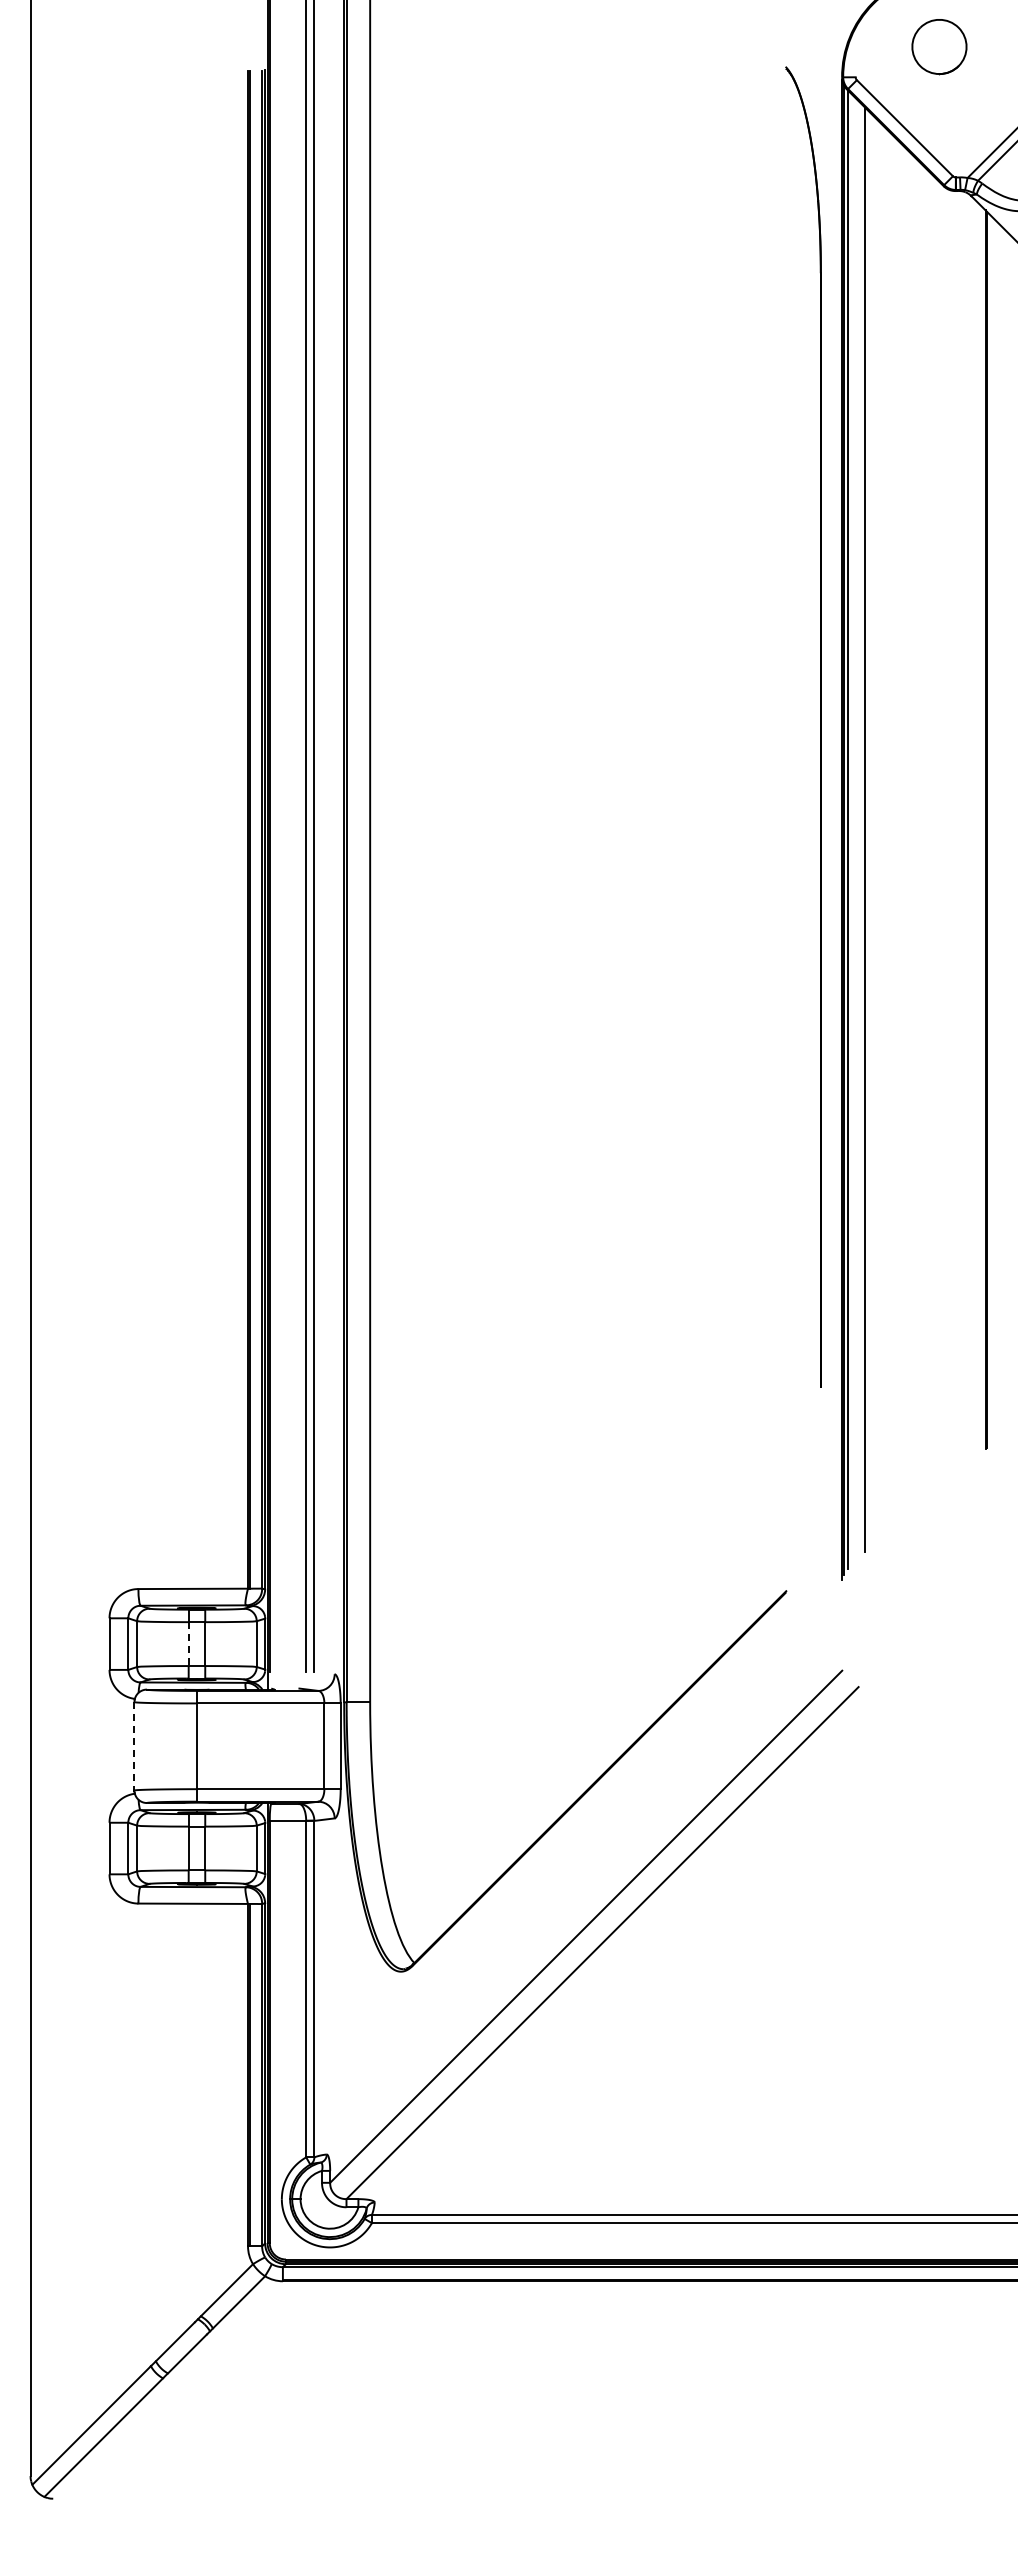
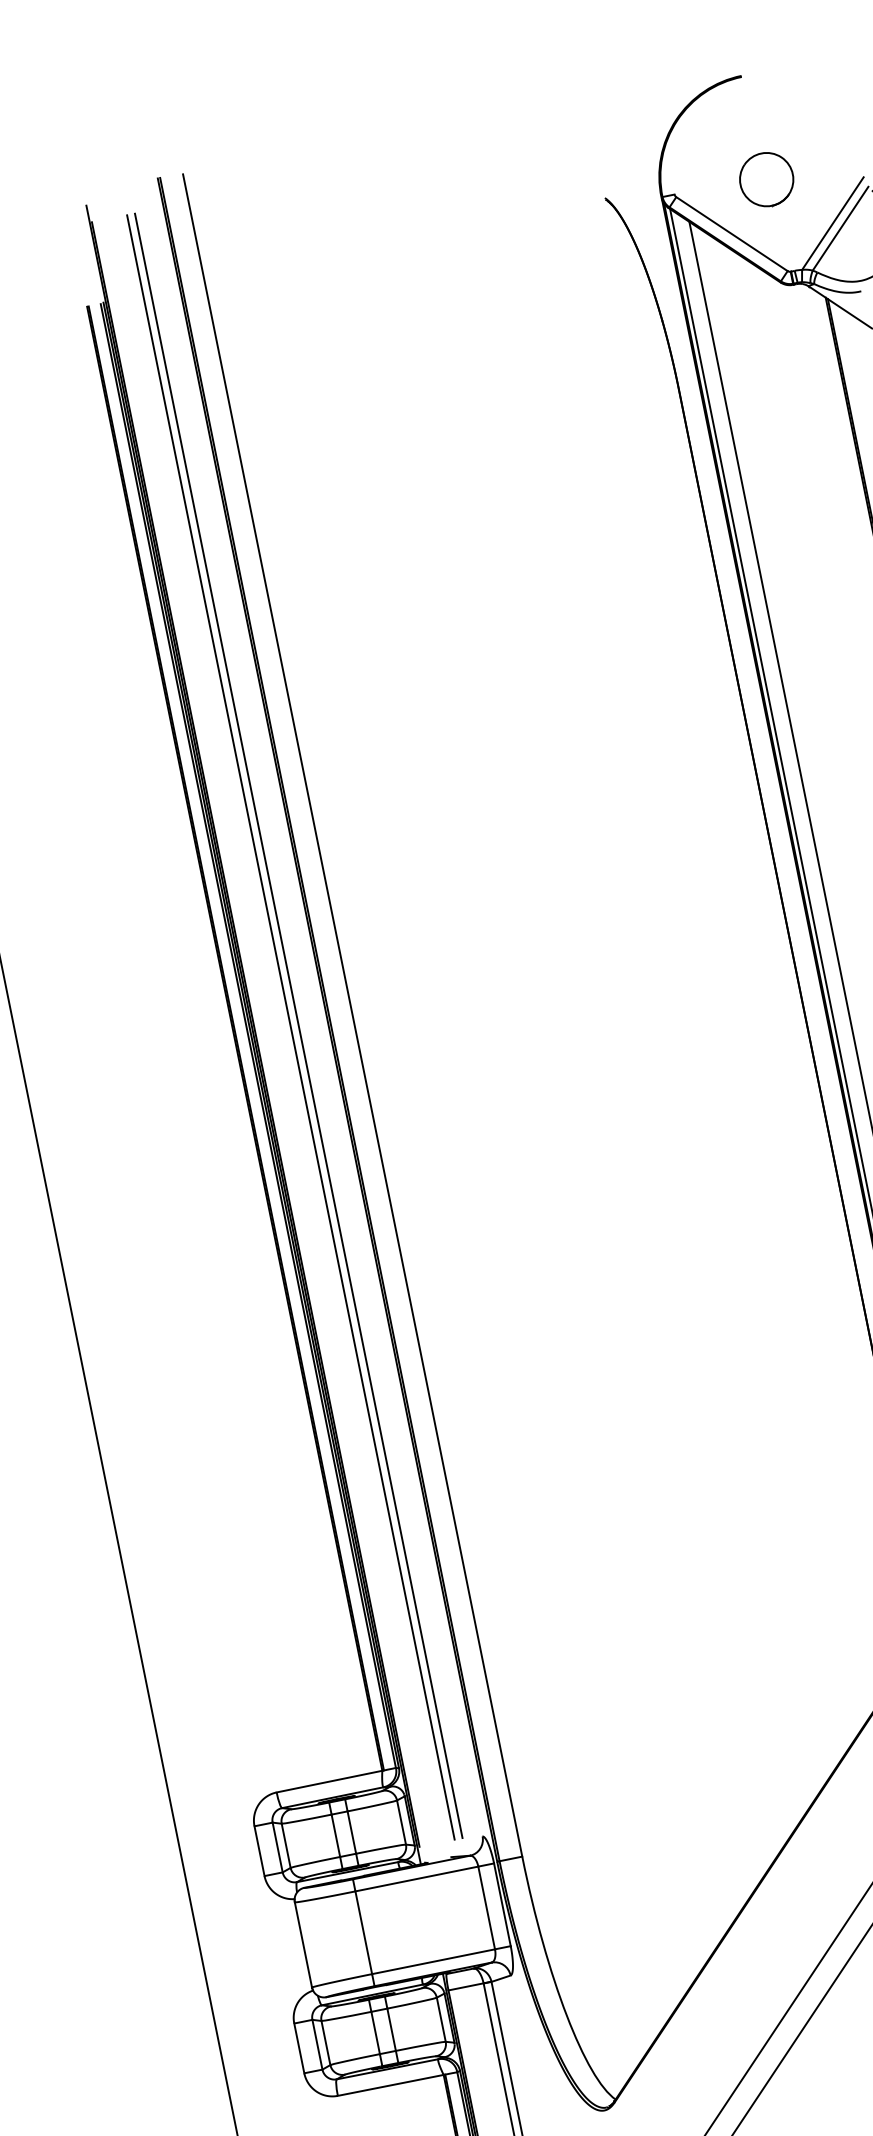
part: (939, 47) -> (766, 180), moved
line: (188, 1644) -> (335, 1836), dashed -> solid
line: (134, 1746) -> (303, 1945), dashed -> solid

